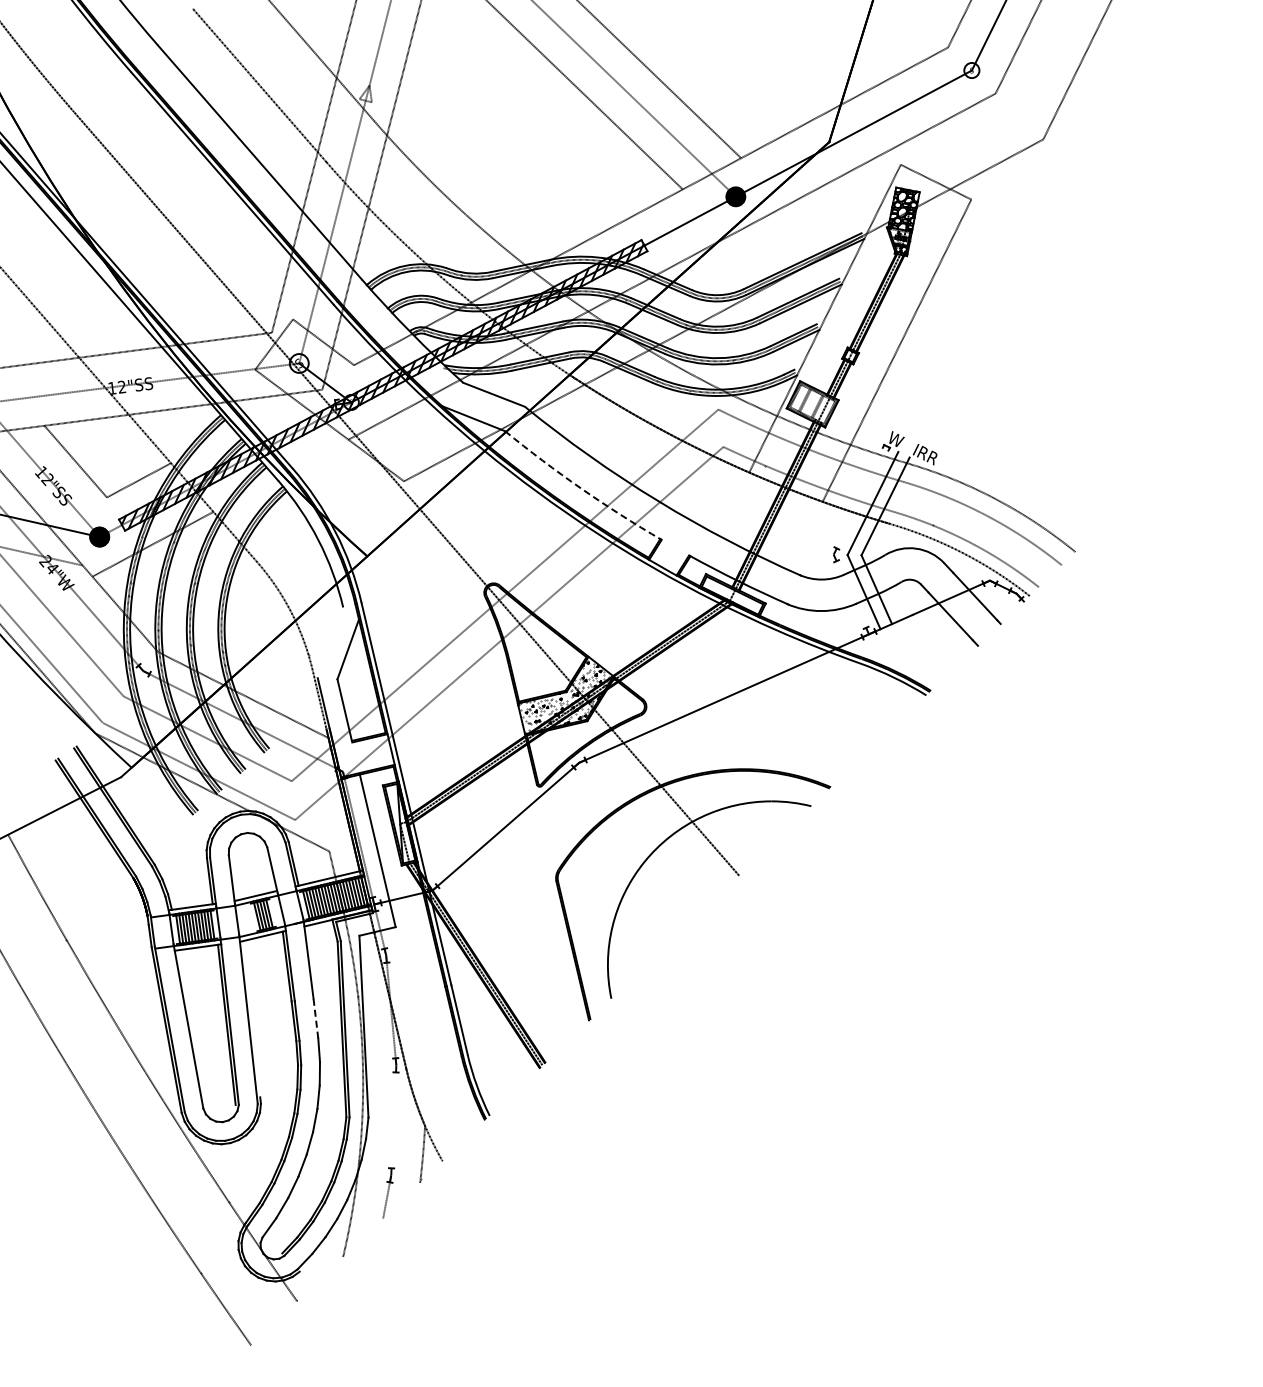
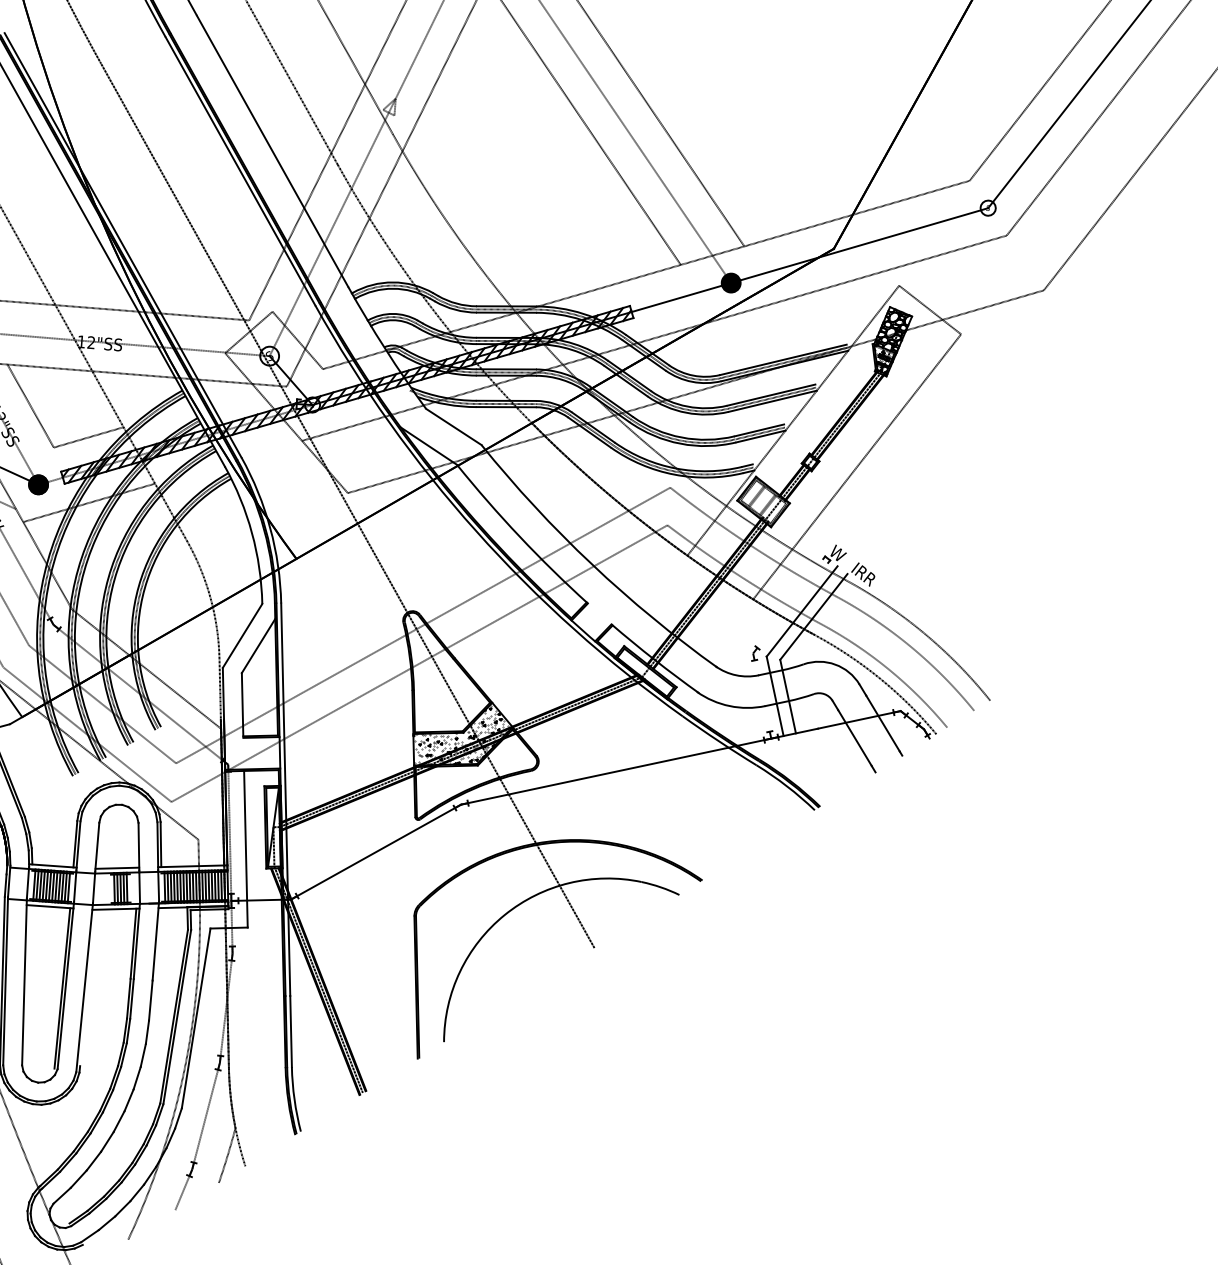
arc: (581, 488) -> (520, 536), dashed -> solid
line: (330, 642) -> (242, 635), added
line: (315, 1018) -> (150, 1000), dashed -> solid
line: (393, 1120) -> (205, 1116), added

